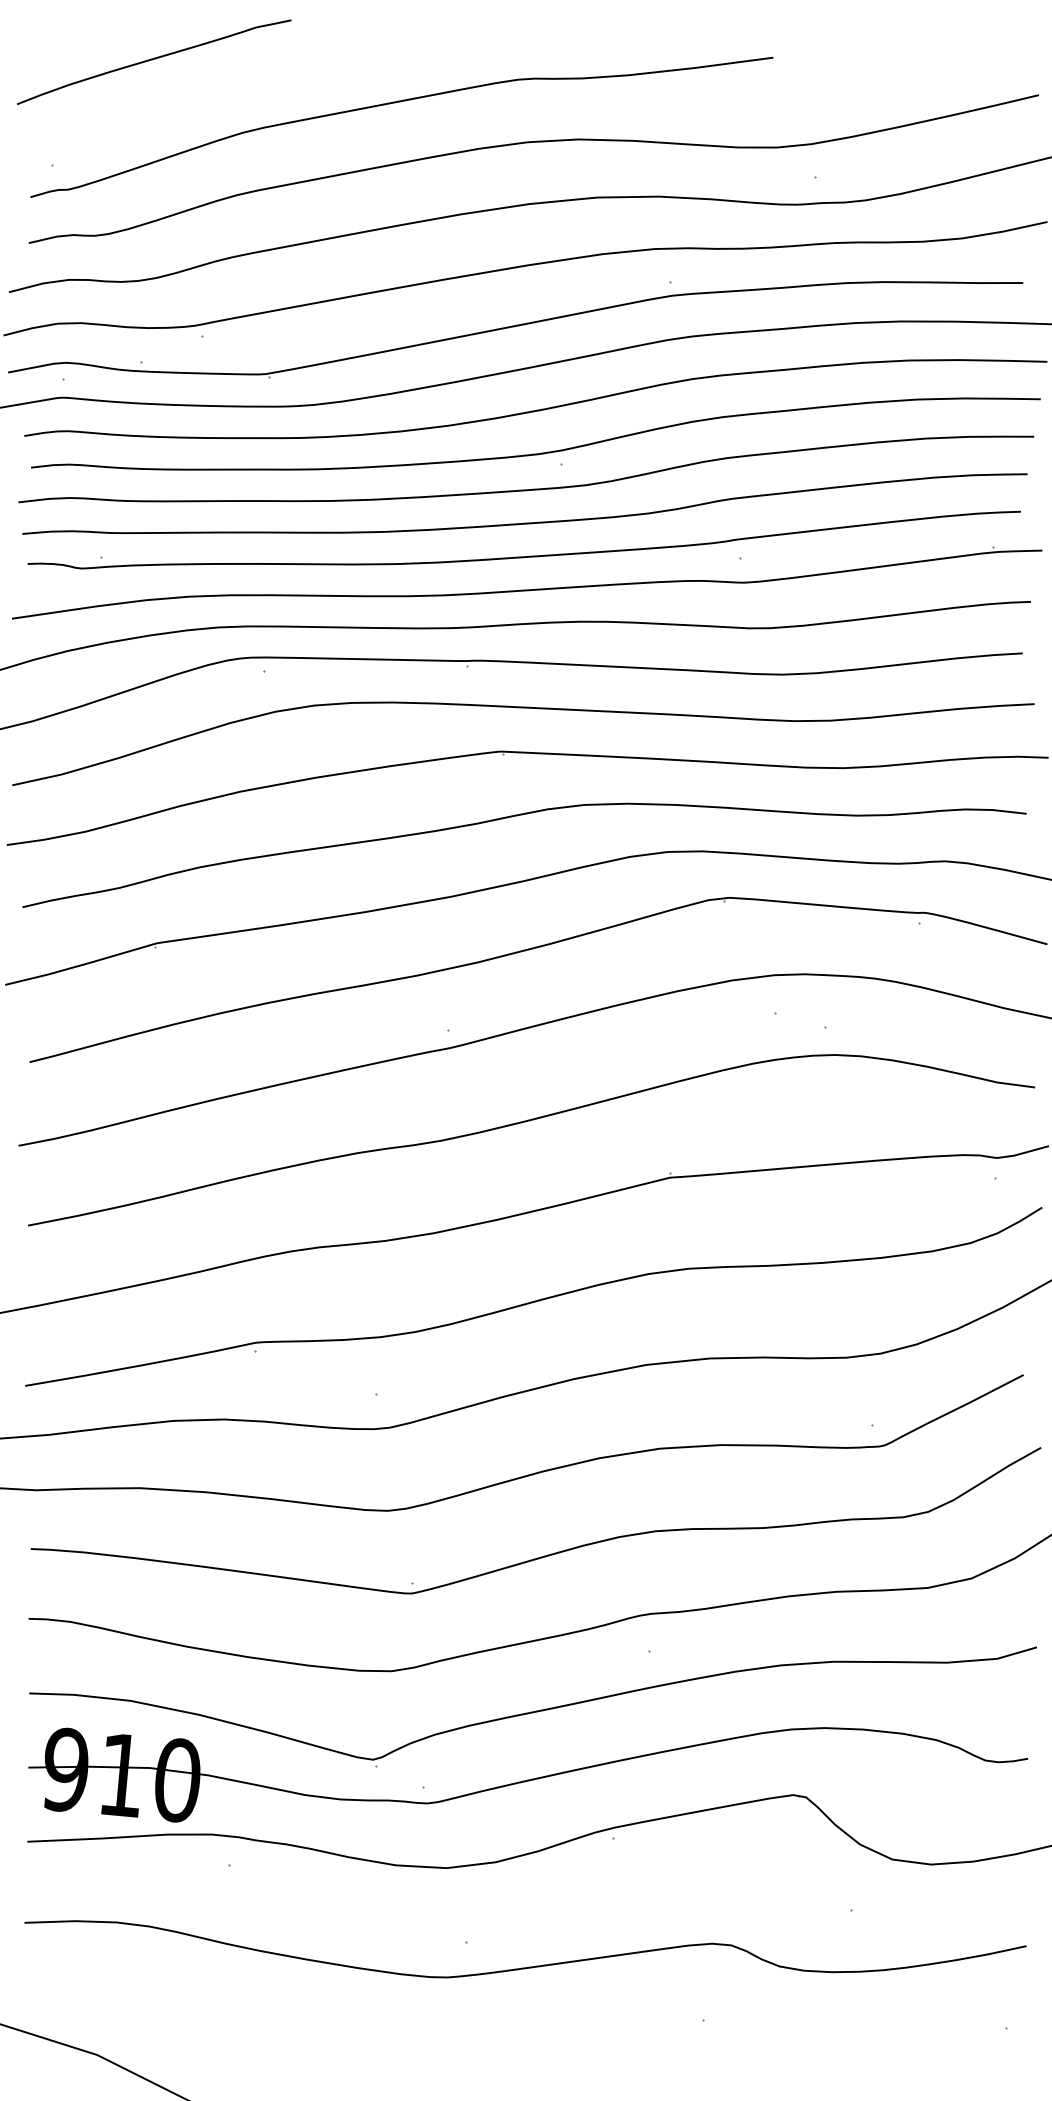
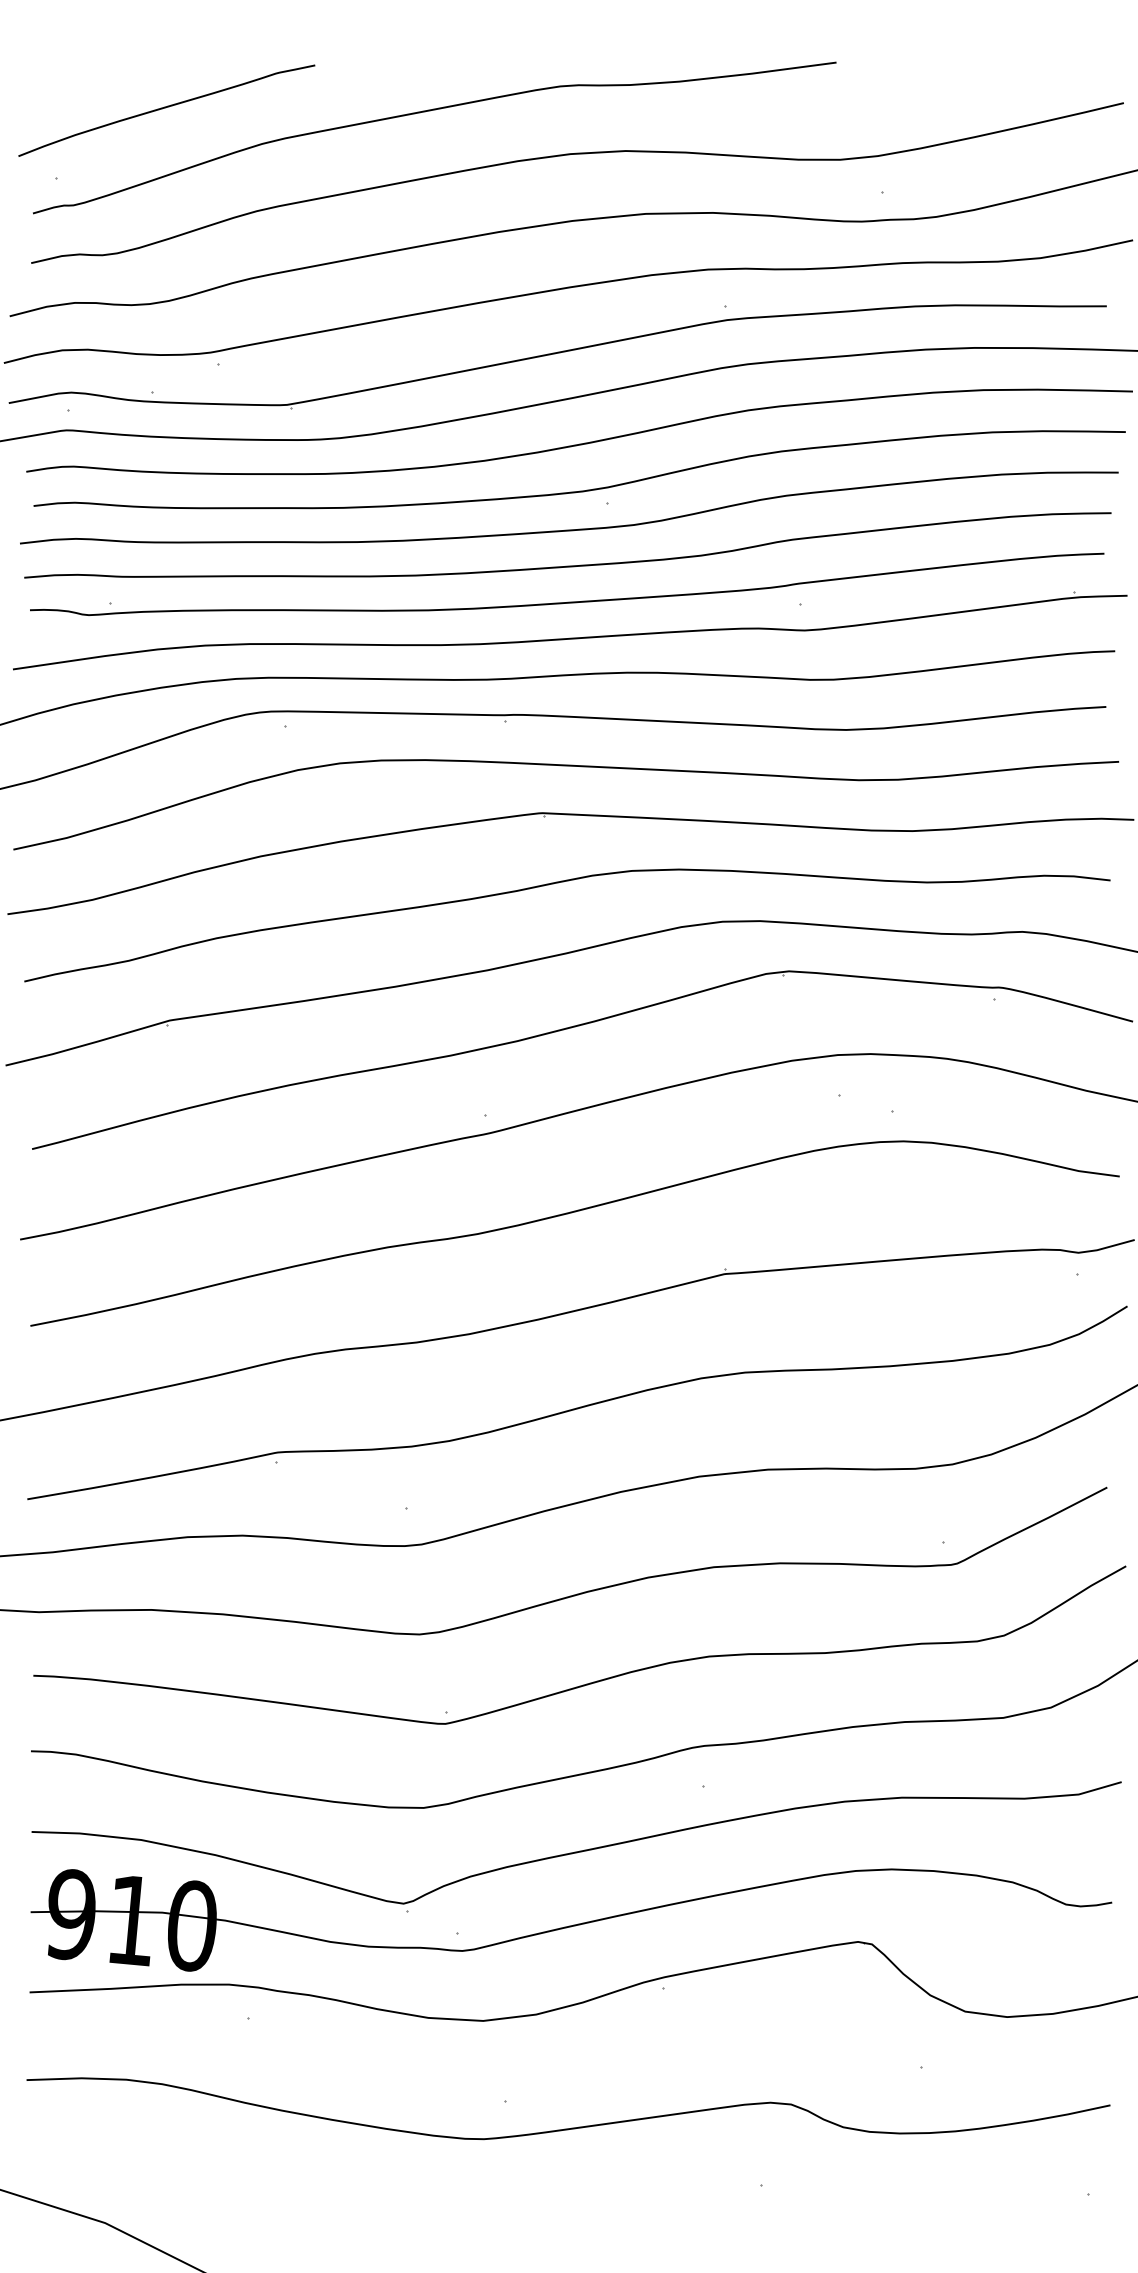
curve: (154, 59) -> (167, 107), moved

